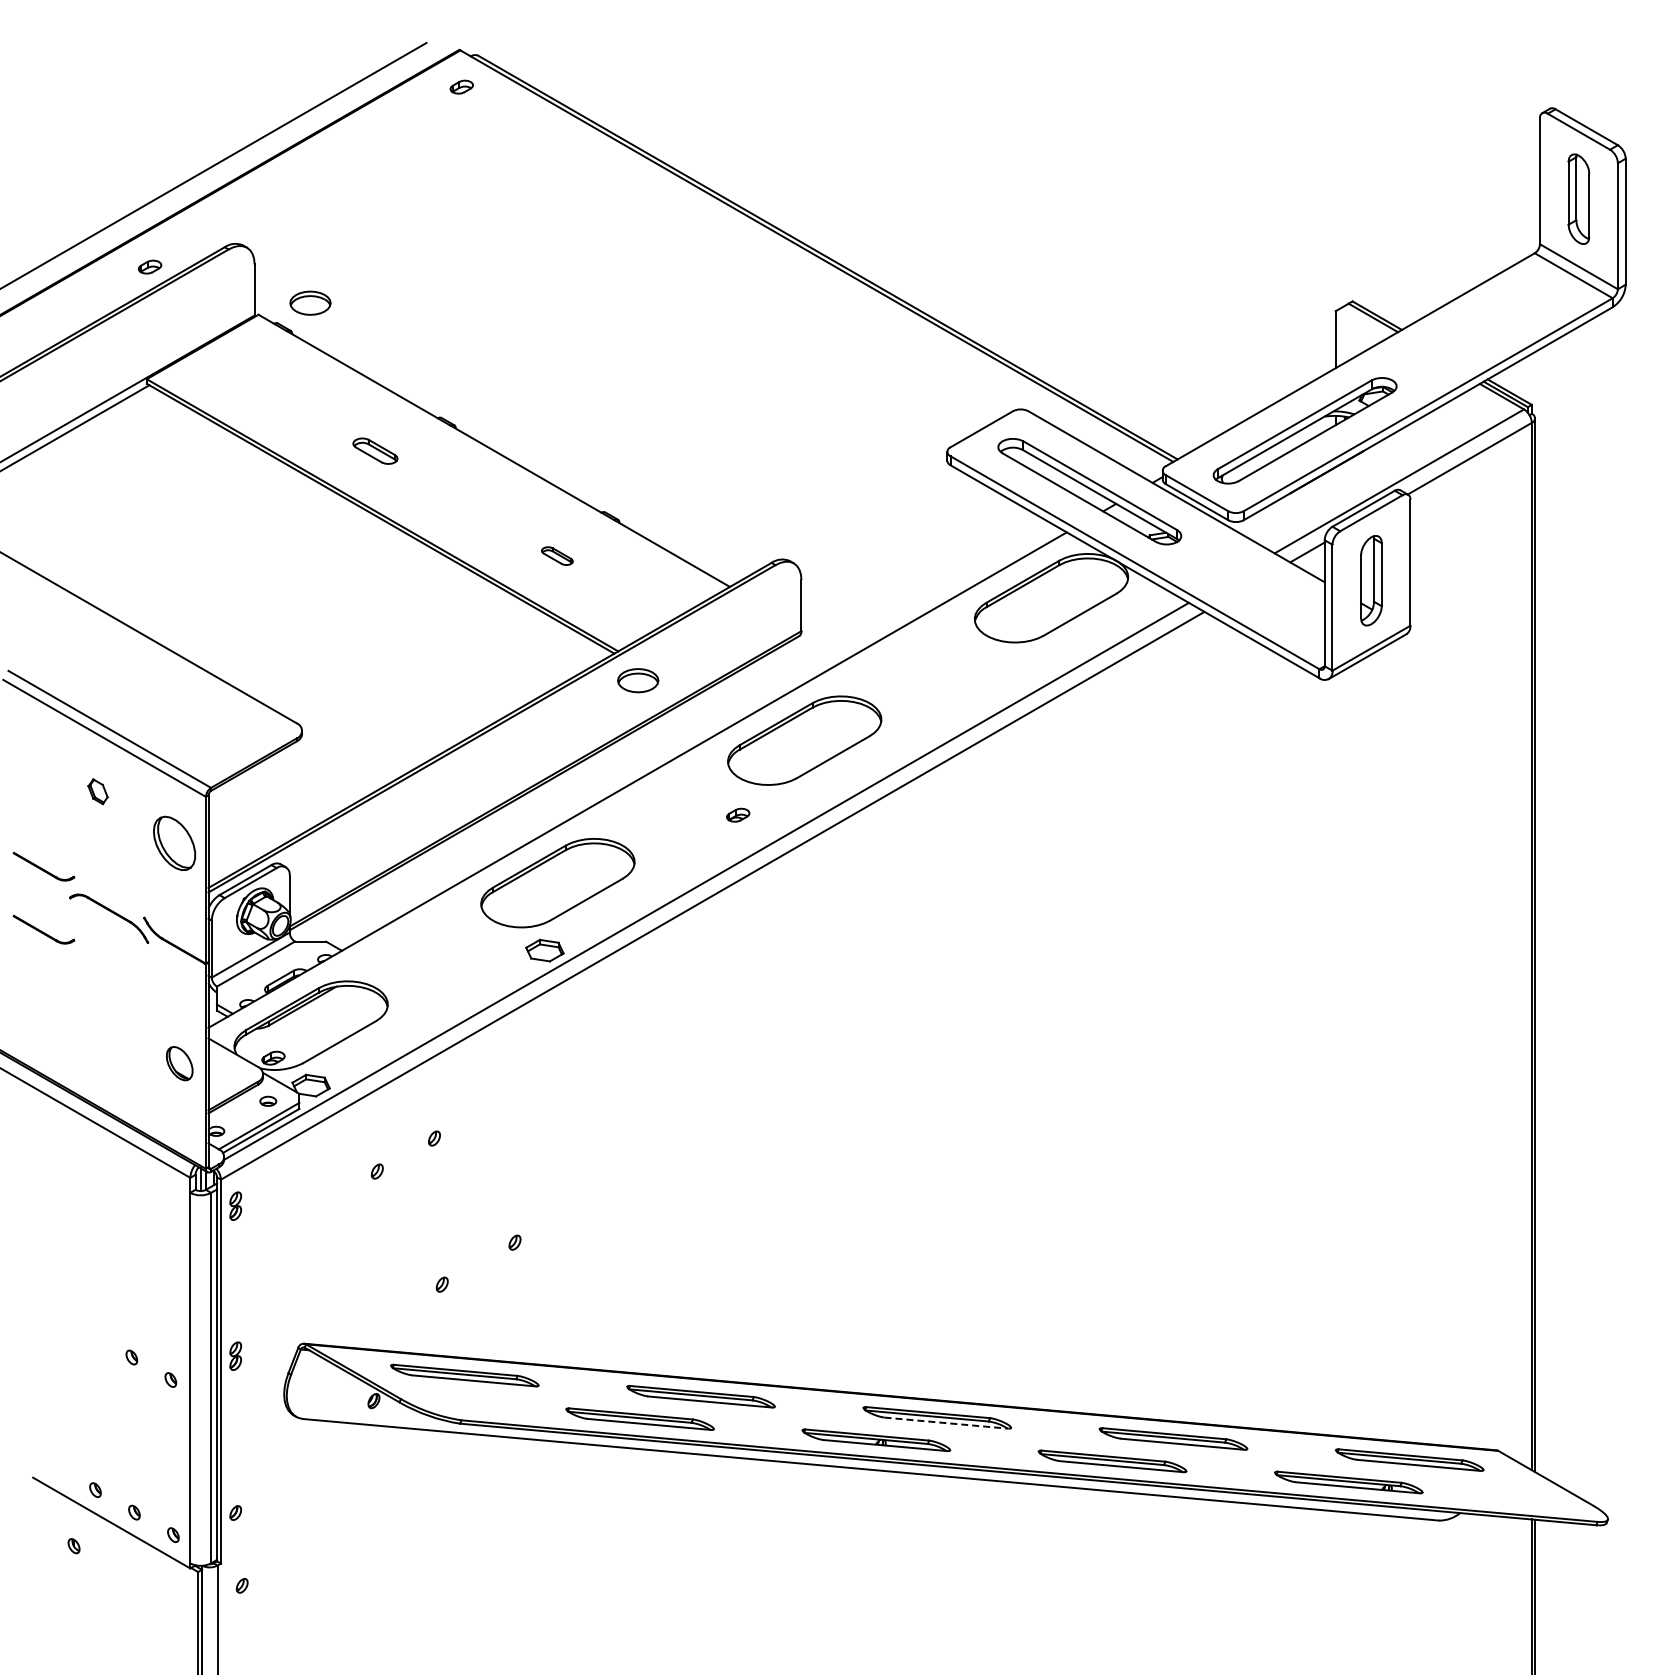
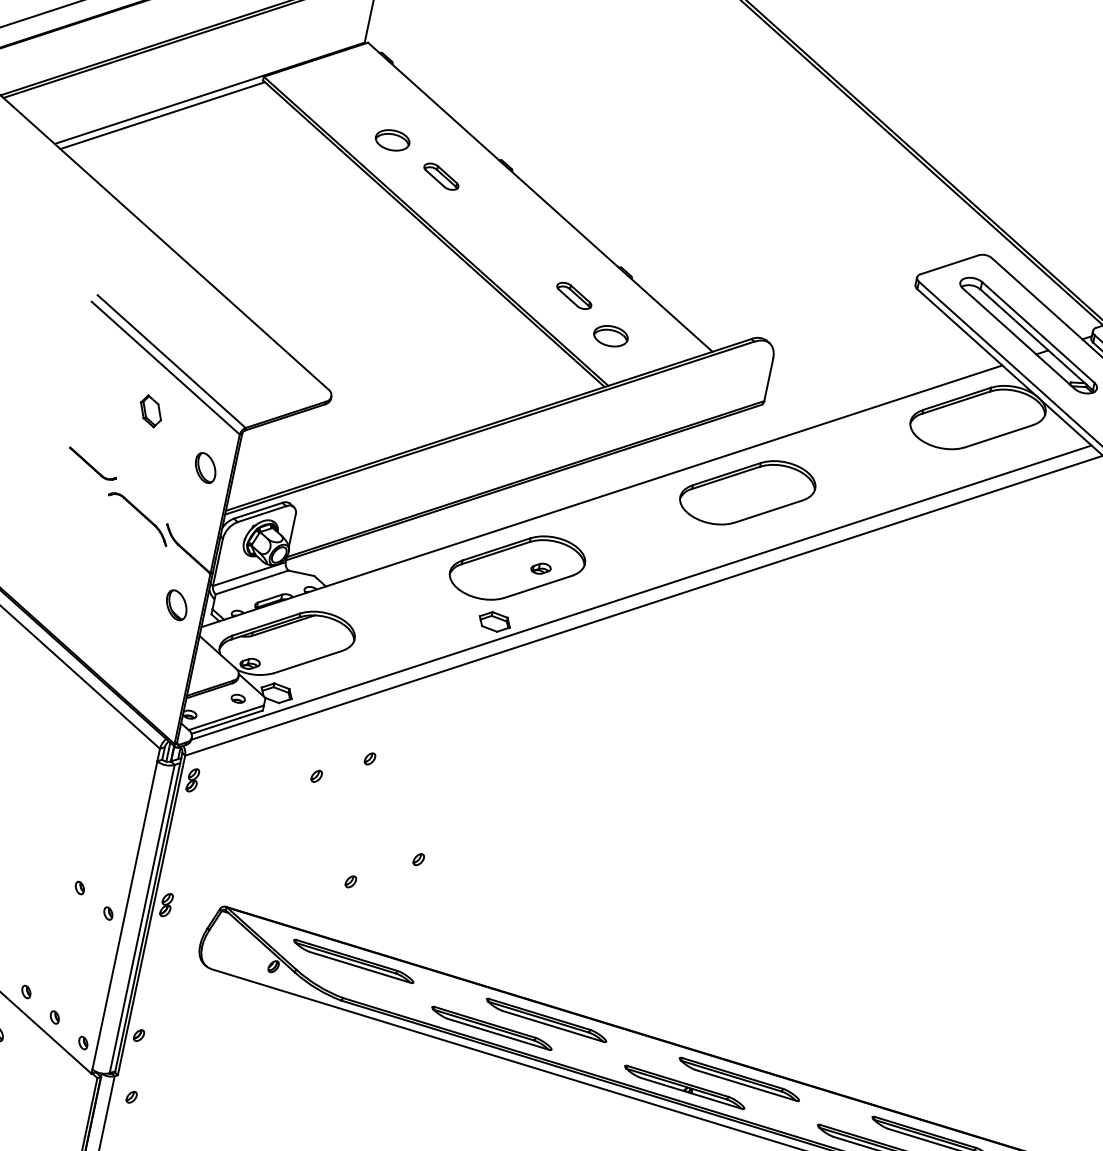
part: (310, 302) -> (392, 139), moved
part: (557, 555) -> (574, 295), size x1.43
part: (638, 680) -> (611, 336), moved
part: (97, 791) -> (150, 411), size x1.43
part: (738, 814) -> (541, 568), moved
part: (174, 843) -> (205, 467), size x0.62
part: (43, 929) -> (81, 516), removed
part: (179, 1063) -> (176, 605), moved
line: (946, 1423) -> (746, 1085), dashed -> solid

